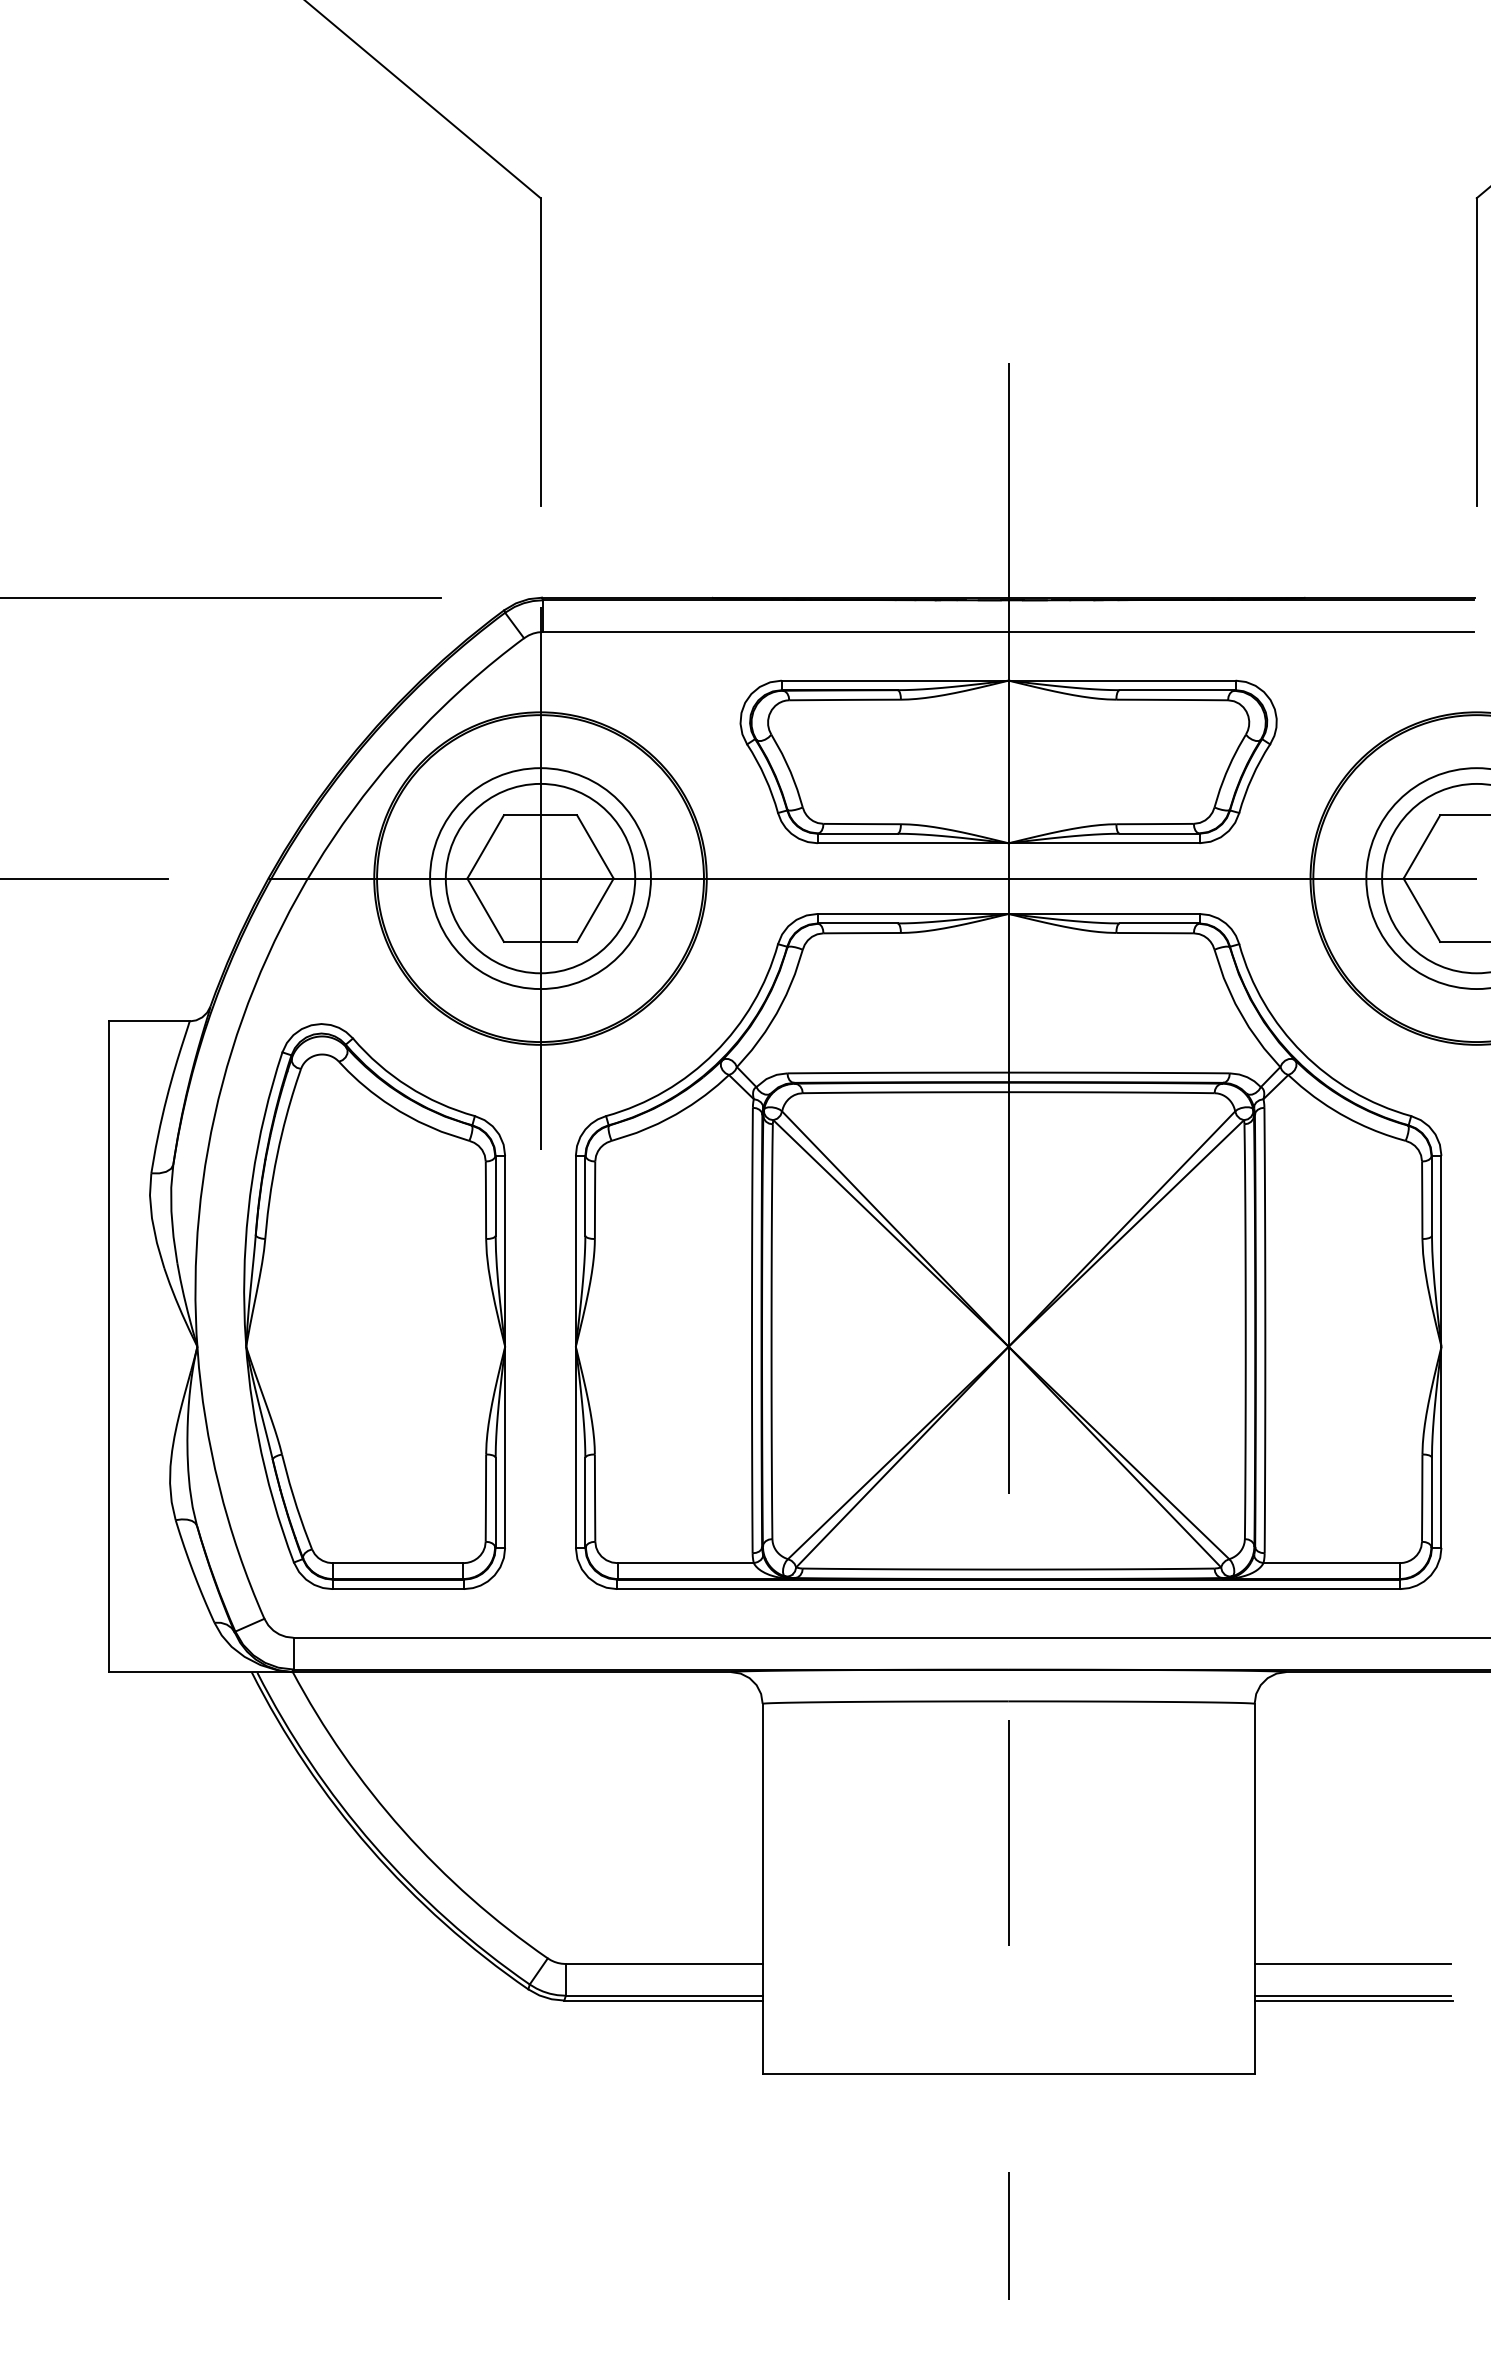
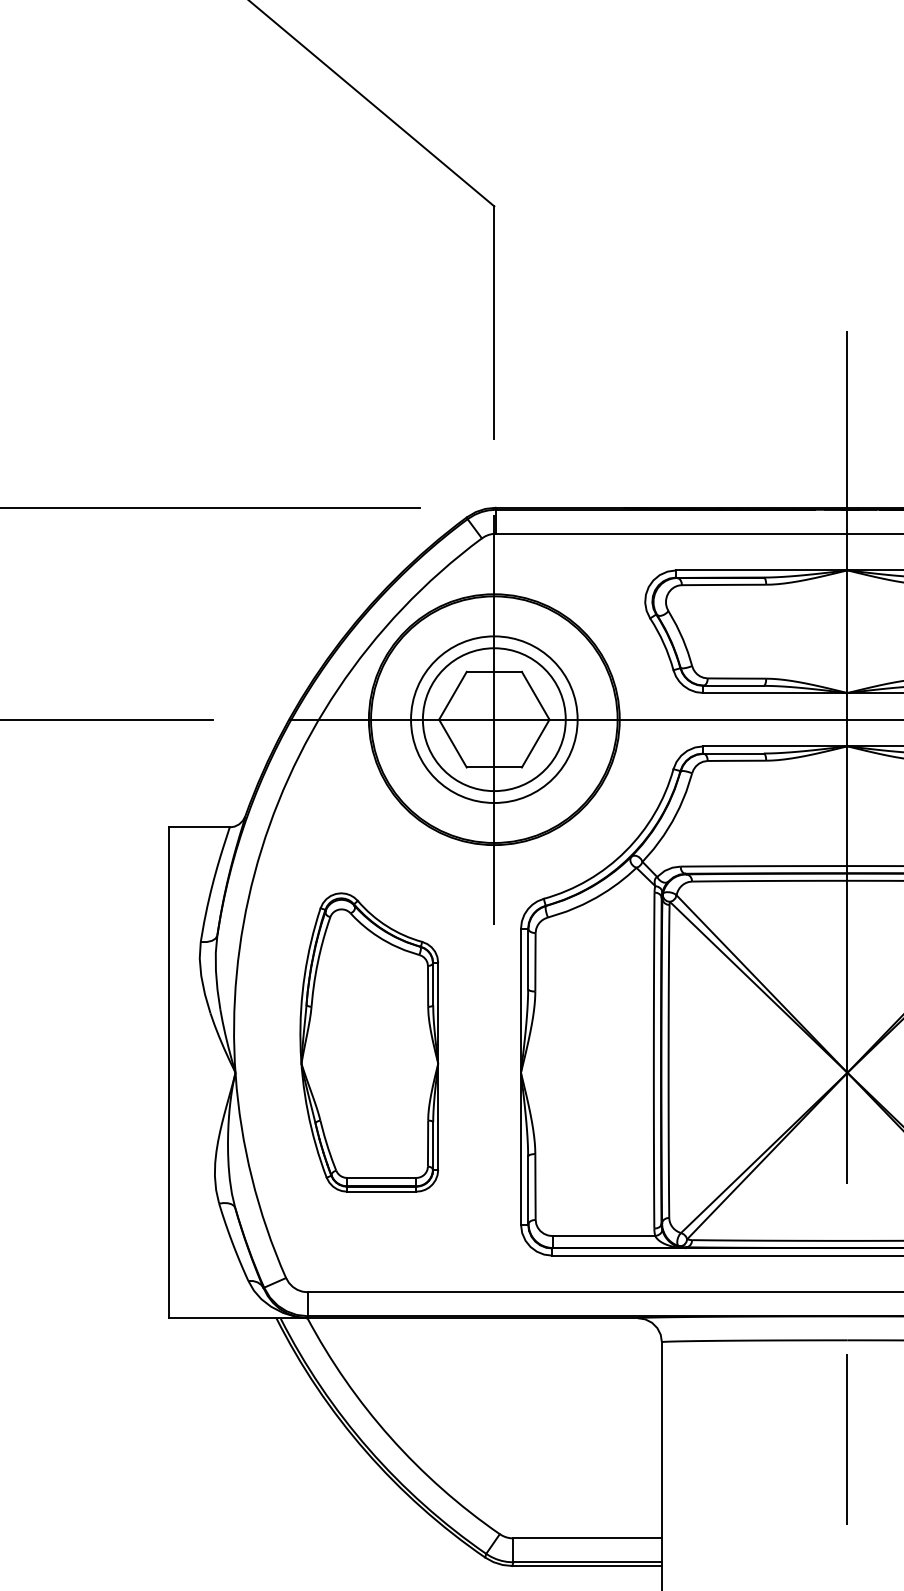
part: (374, 1306) -> (369, 1042), size x0.7

